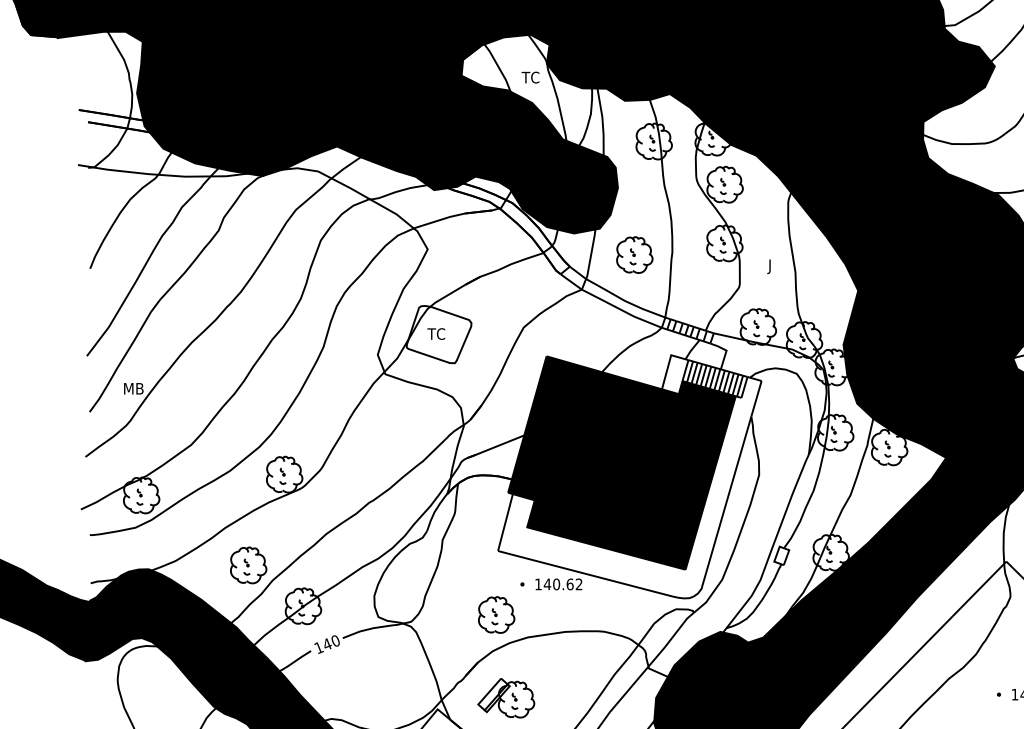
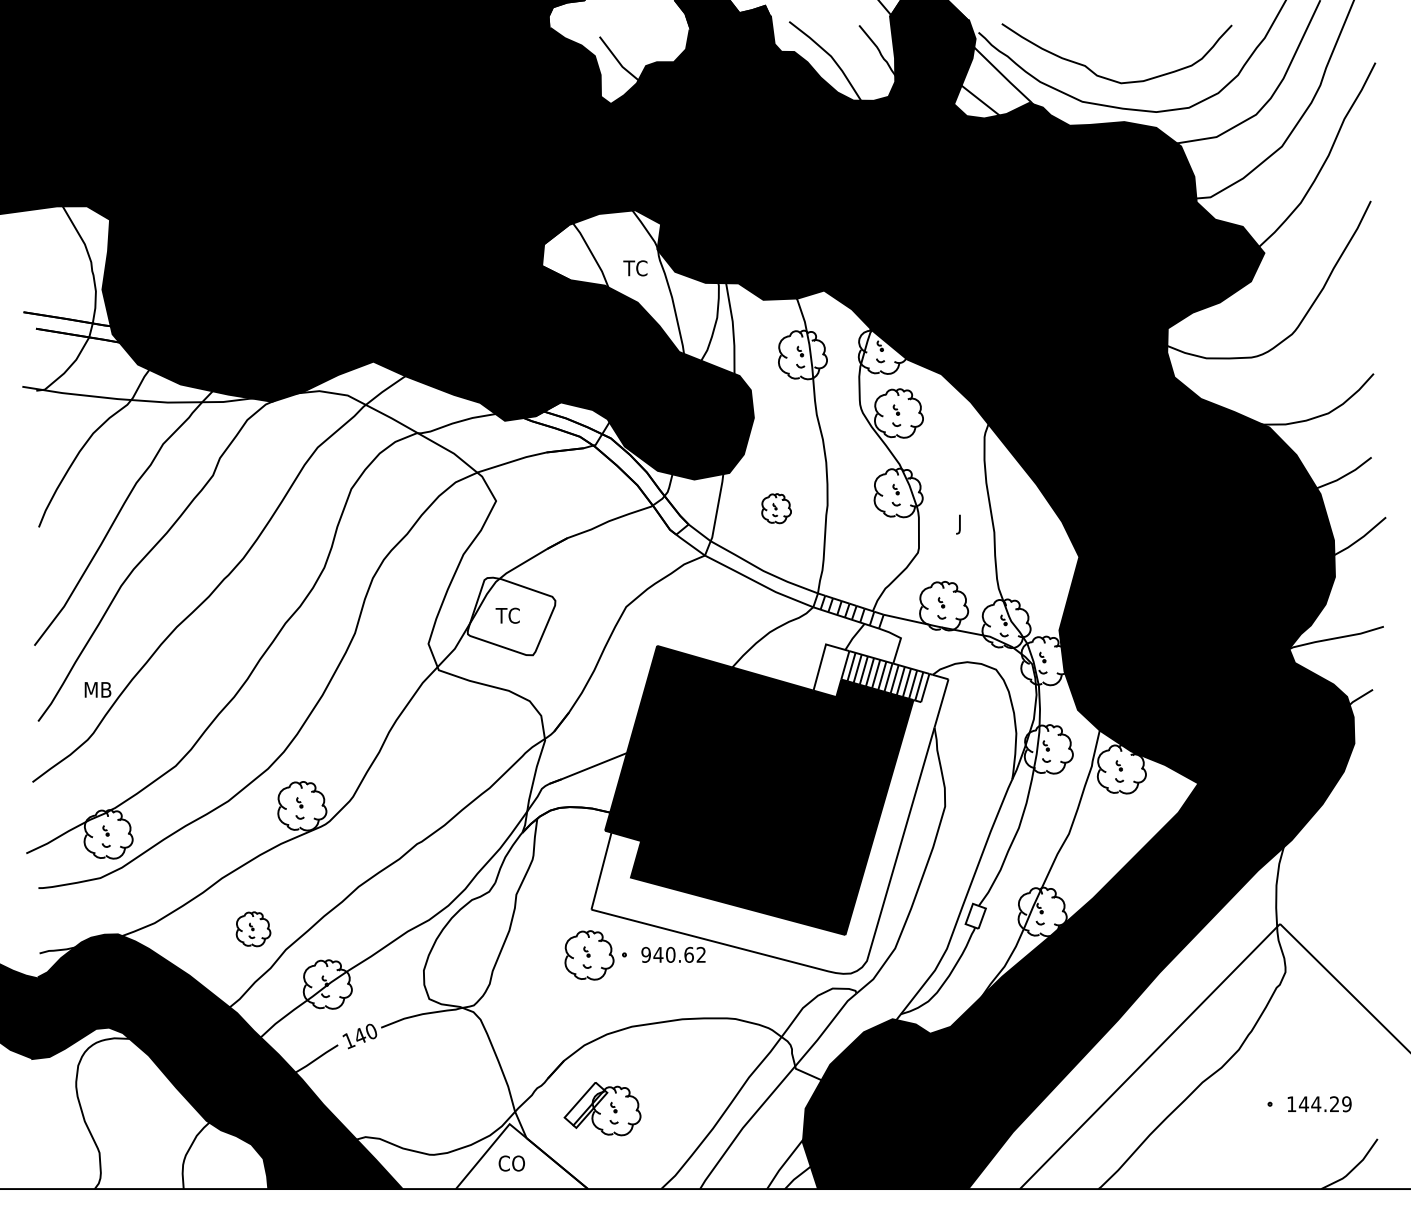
part: (634, 254) -> (776, 508), size x0.6
part: (248, 565) -> (253, 929), size x0.7
text: (537, 584) -> (645, 954), 140.62 -> 940.62
part: (496, 615) -> (589, 955), moved

